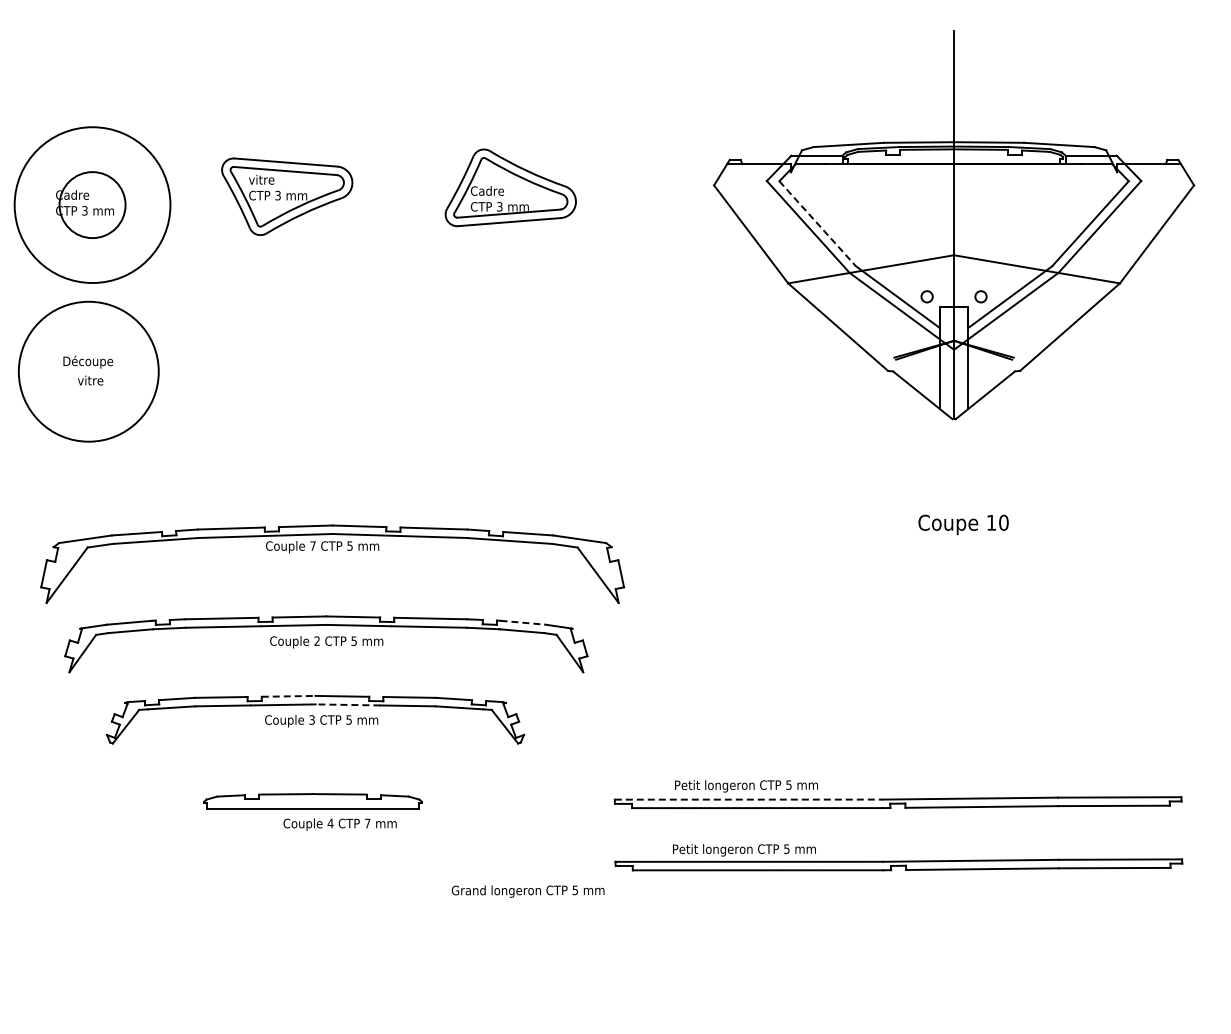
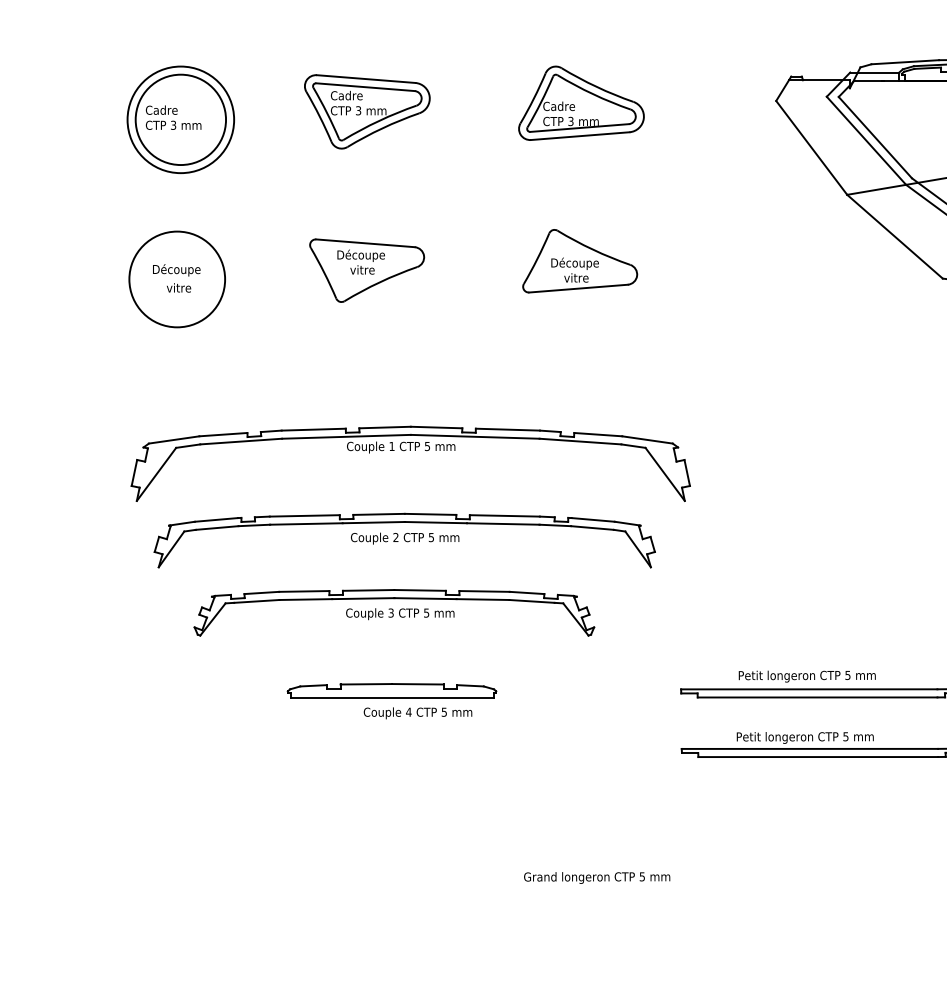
text: (265, 179) -> (346, 95), vitre -> Cadre
circle: (92, 204) -> (180, 119), size x0.71
circle: (92, 204) -> (180, 119), size x1.43
line: (817, 224) -> (875, 138), dashed -> solid
part: (509, 352) -> (580, 261), added
part: (286, 362) -> (366, 270), added
circle: (88, 371) -> (176, 279), size x0.71
text: (312, 545) -> (391, 445), 7 -> 1
line: (523, 622) -> (593, 519), dashed -> solid
line: (288, 696) -> (368, 590), dashed -> solid
line: (347, 704) -> (425, 598), dashed -> solid
line: (748, 799) -> (809, 689), dashed -> solid
text: (367, 823) -> (444, 712), 7 -> 5
text: (527, 891) -> (596, 877), moved

